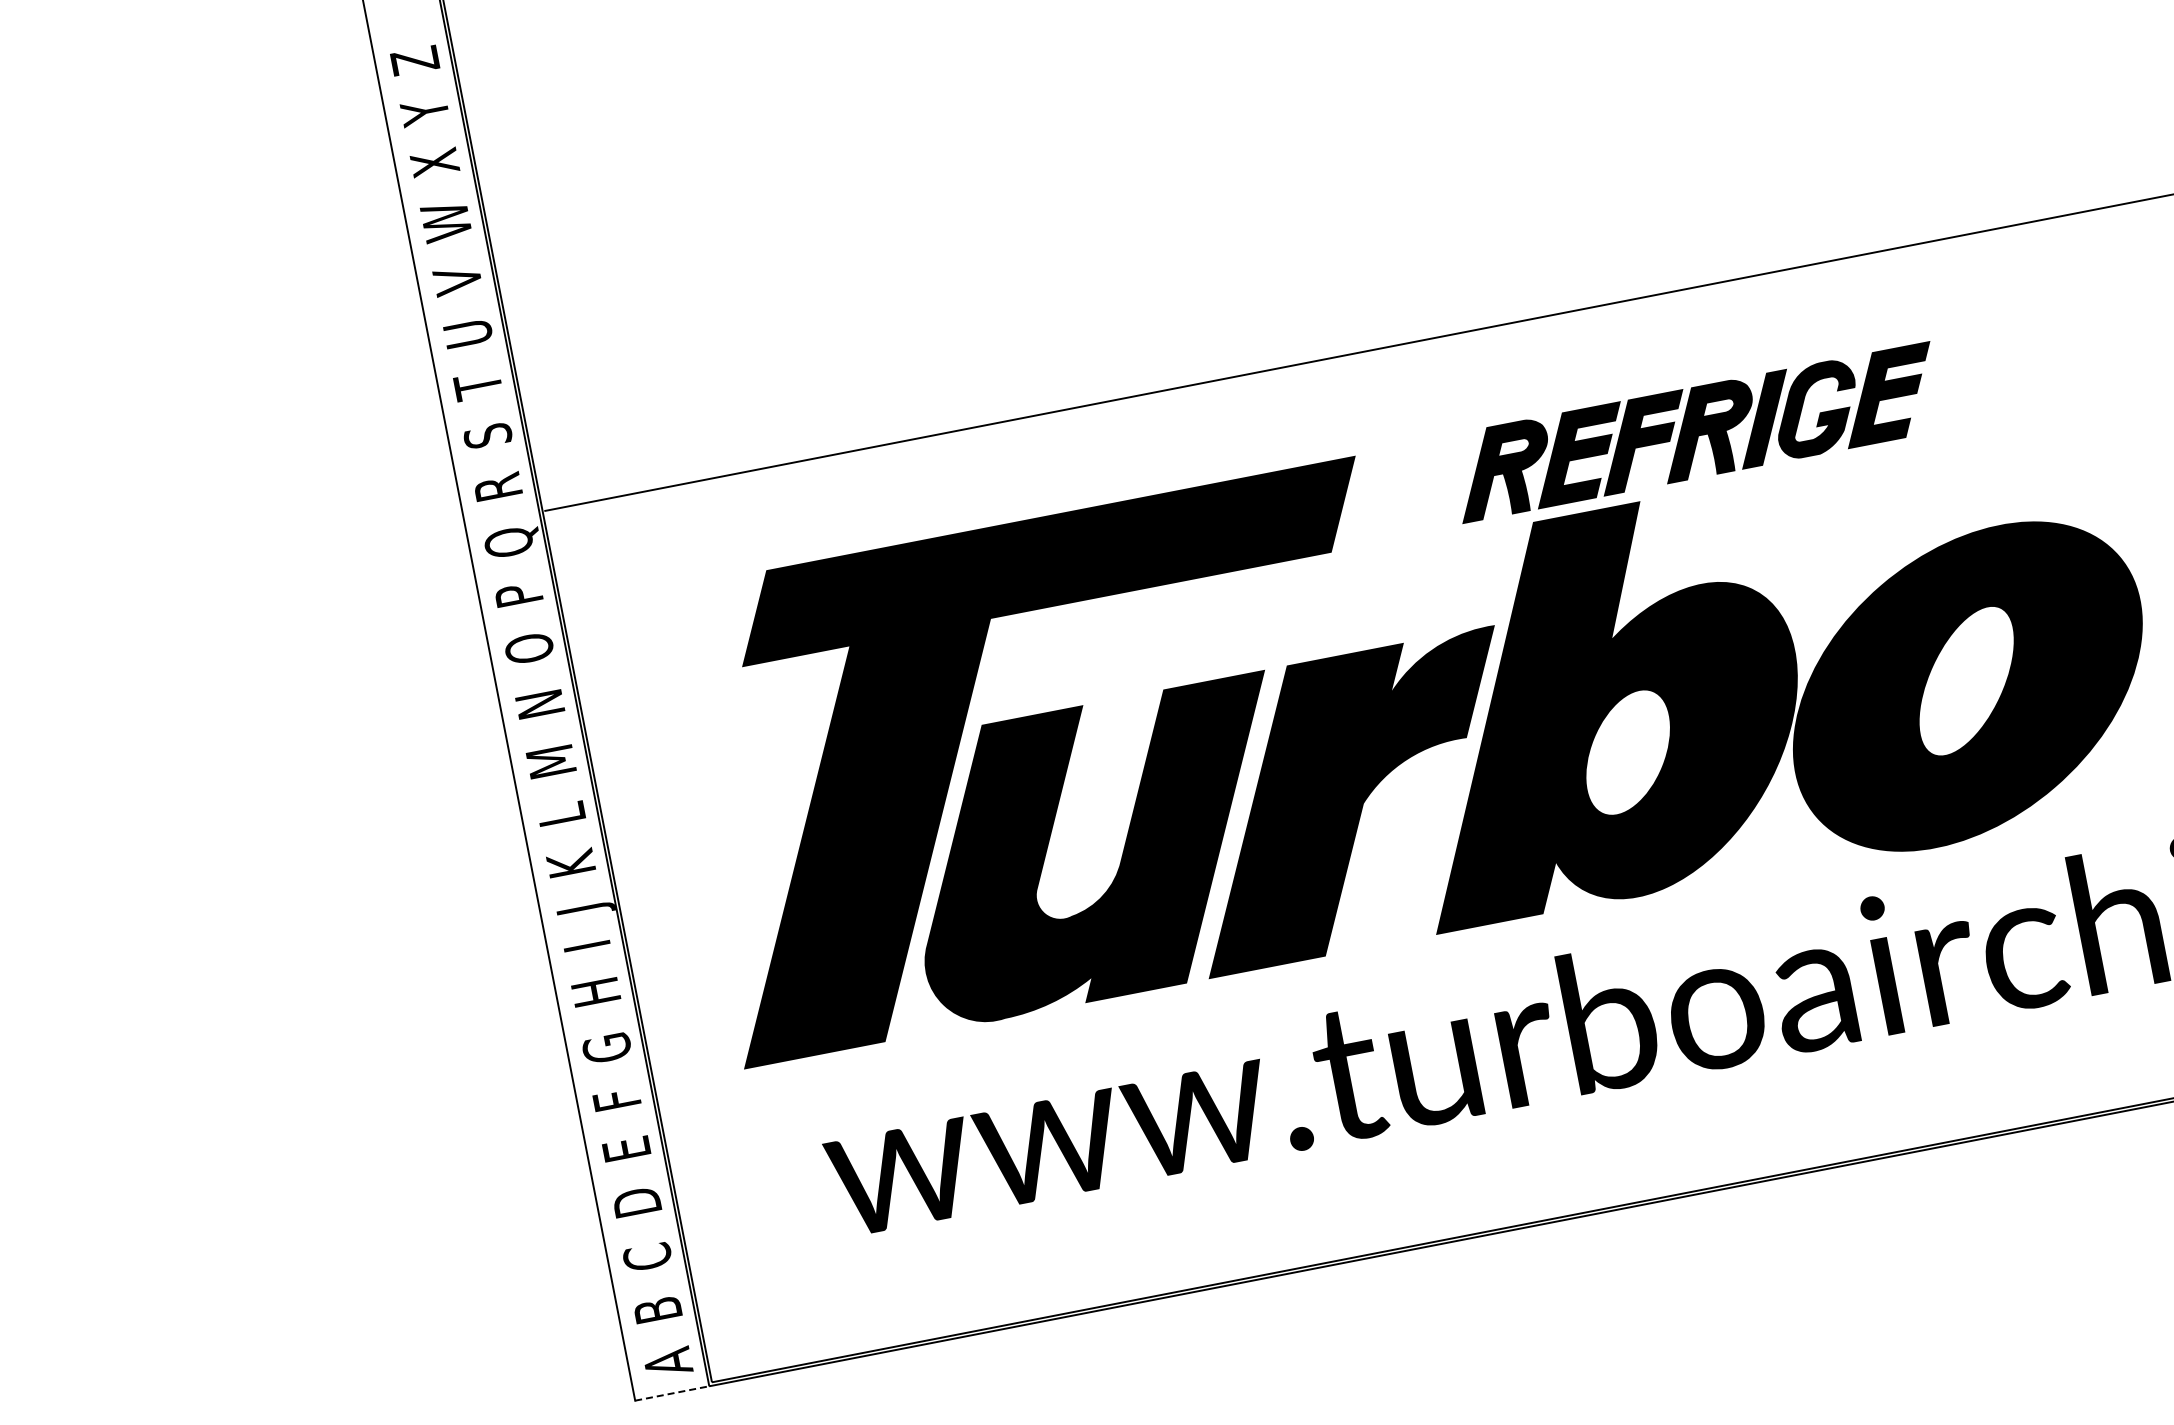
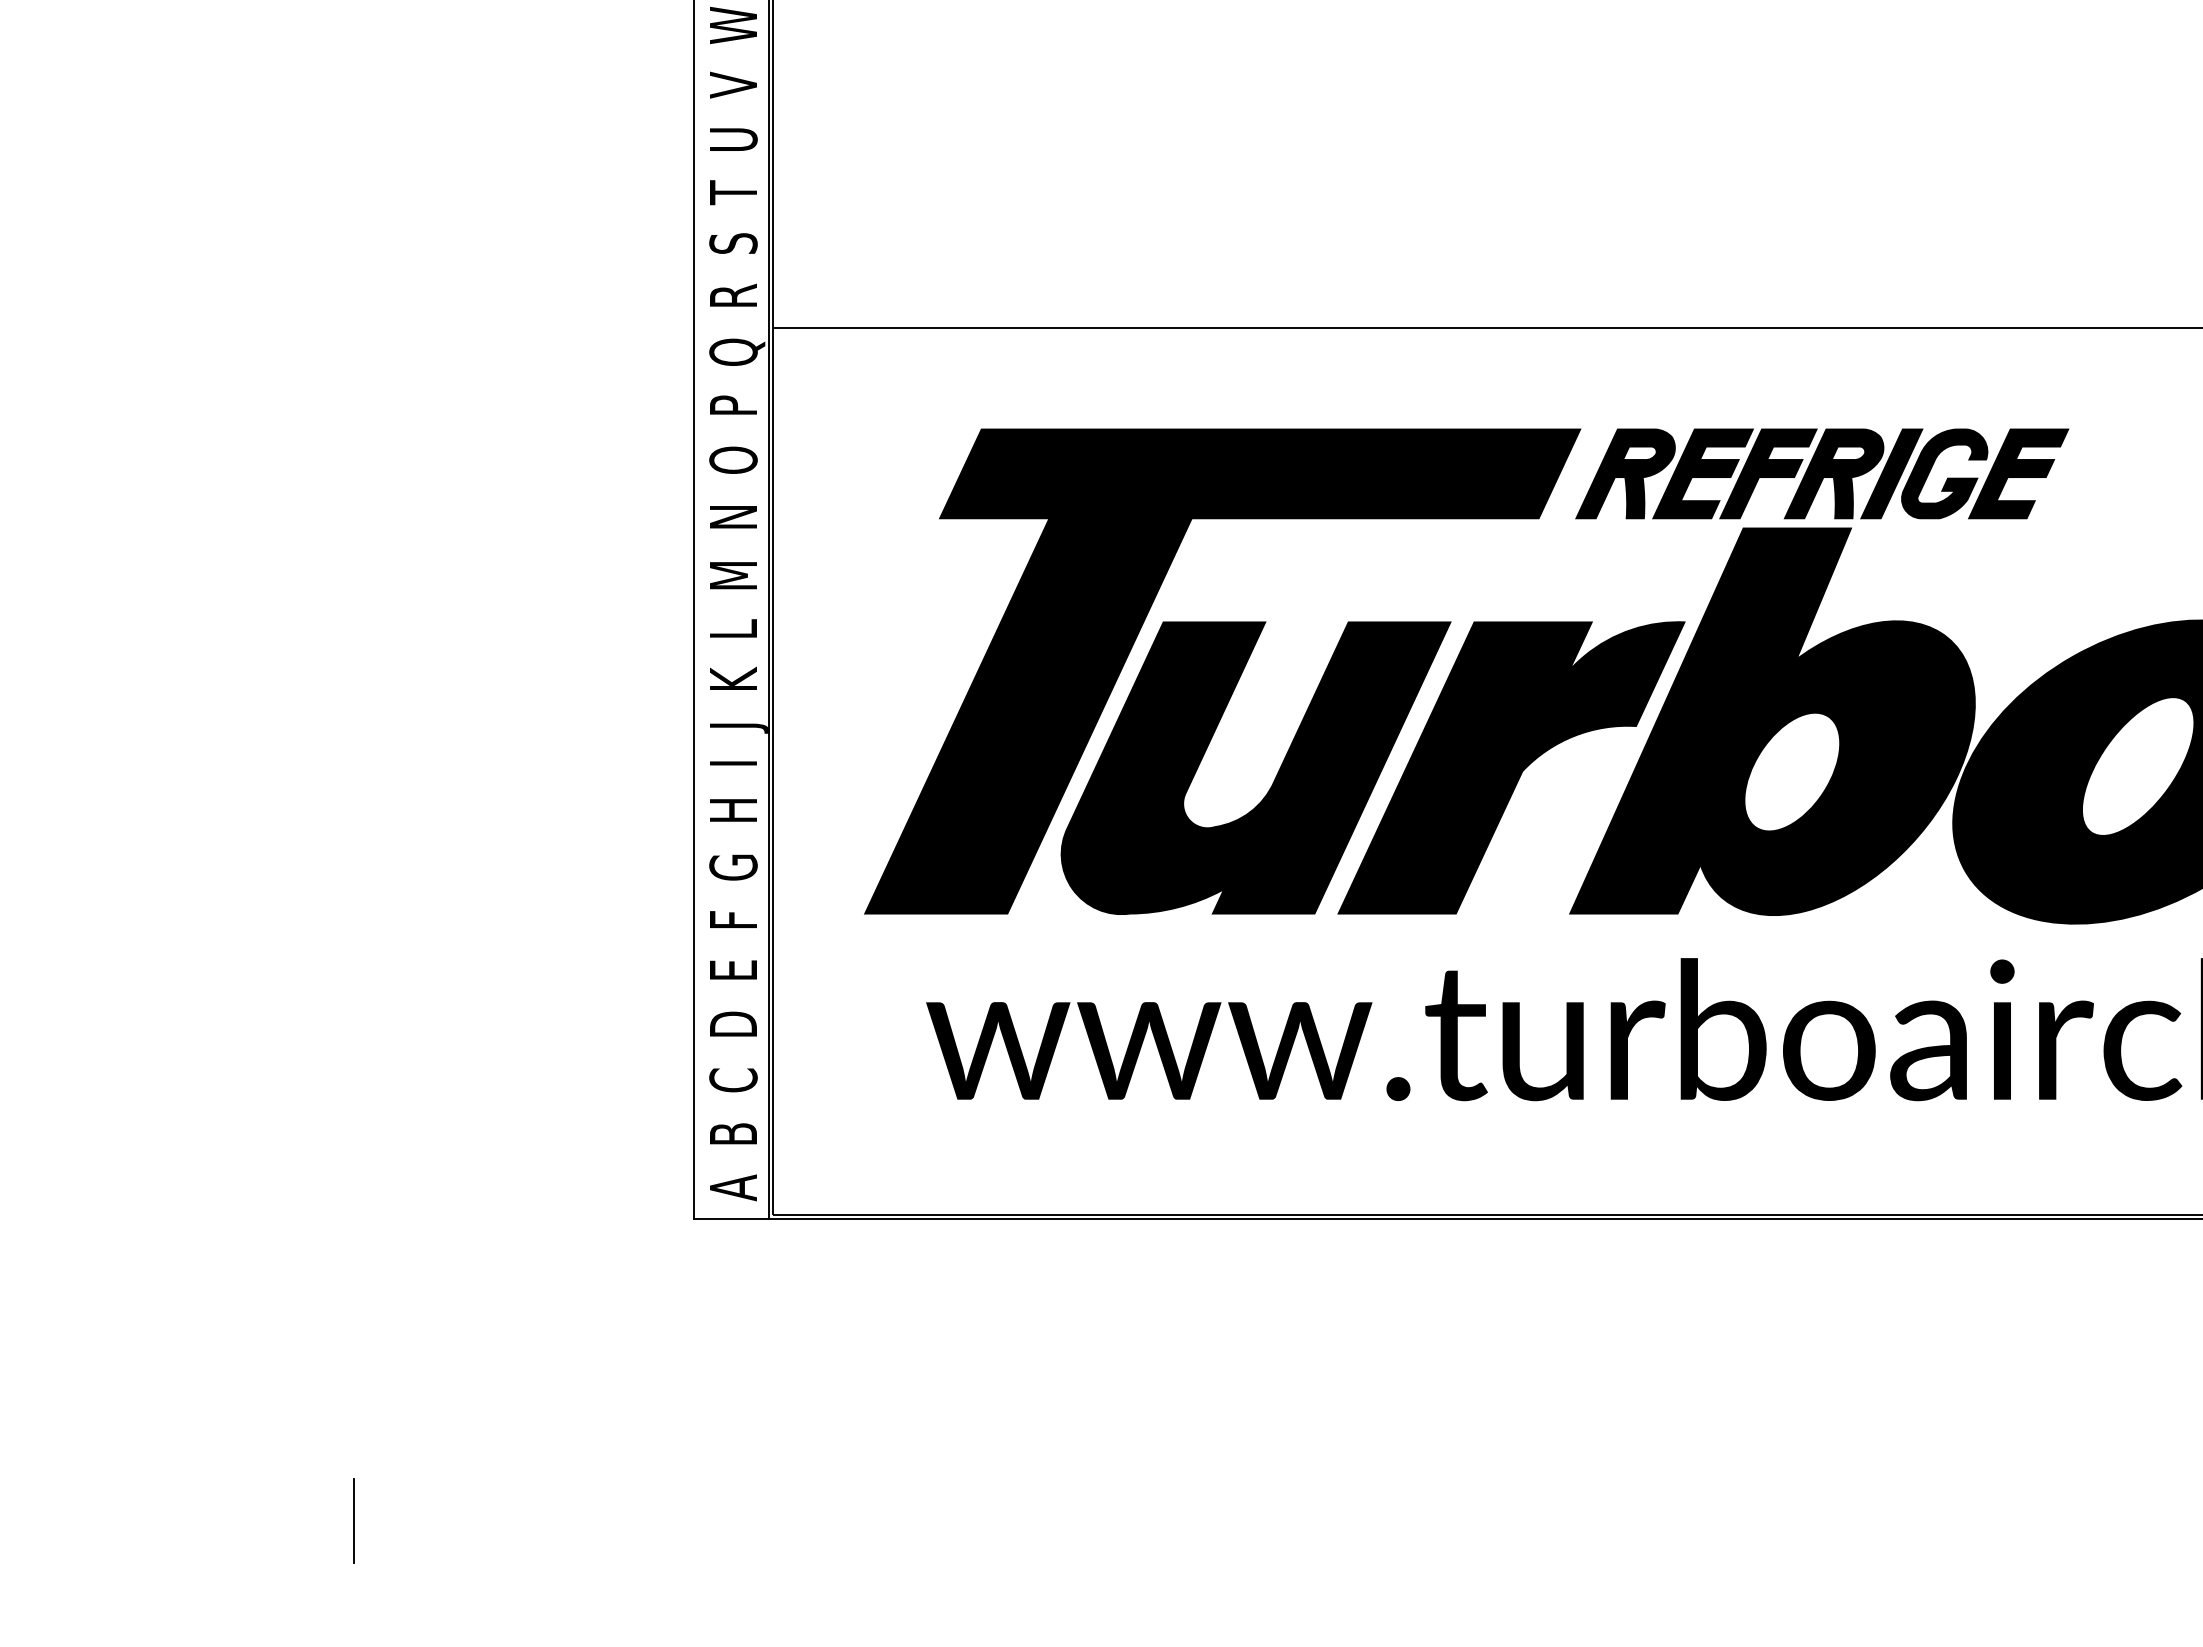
part: (1696, 432) -> (1822, 473), moved
line: (672, 1393) -> (731, 1218), dashed -> solid

